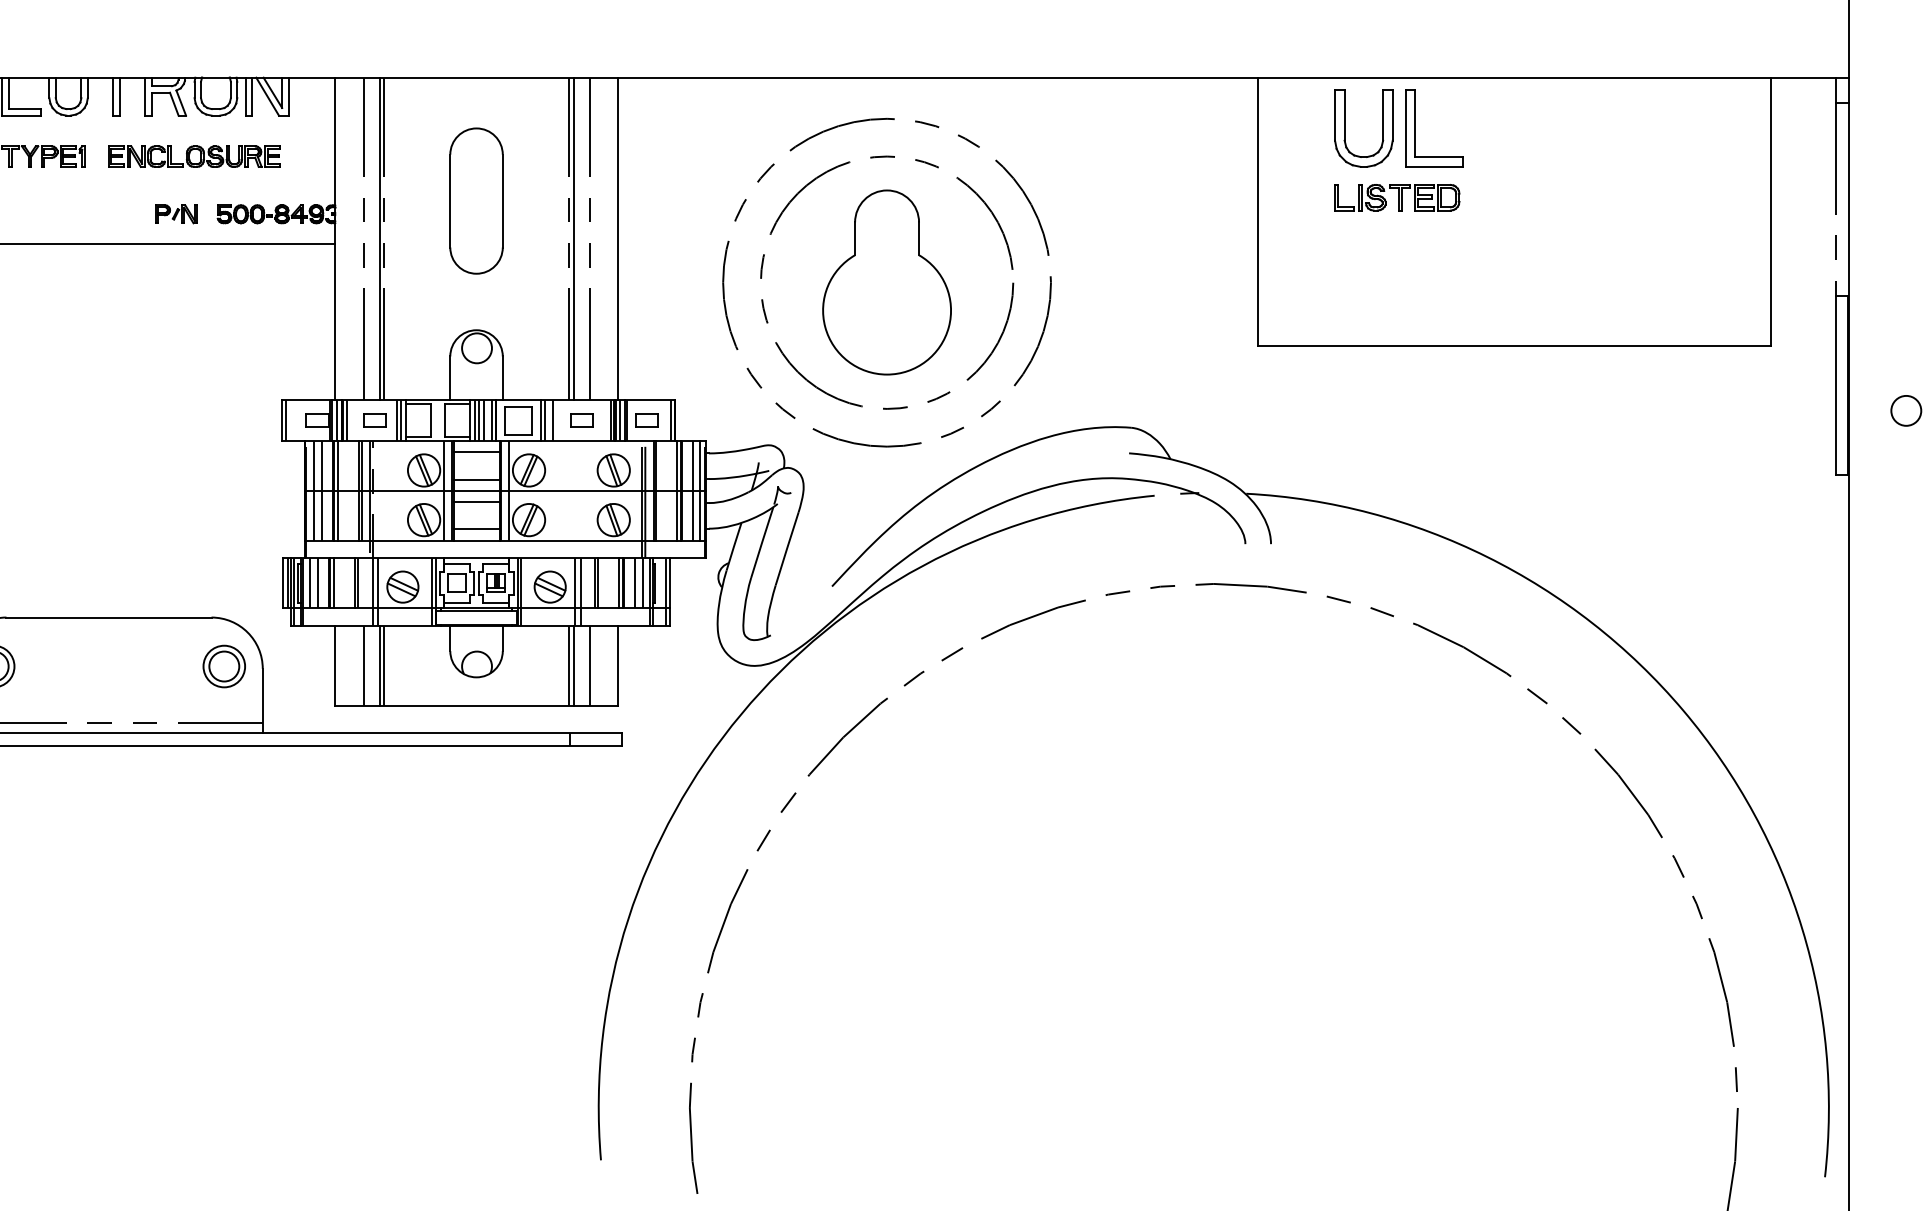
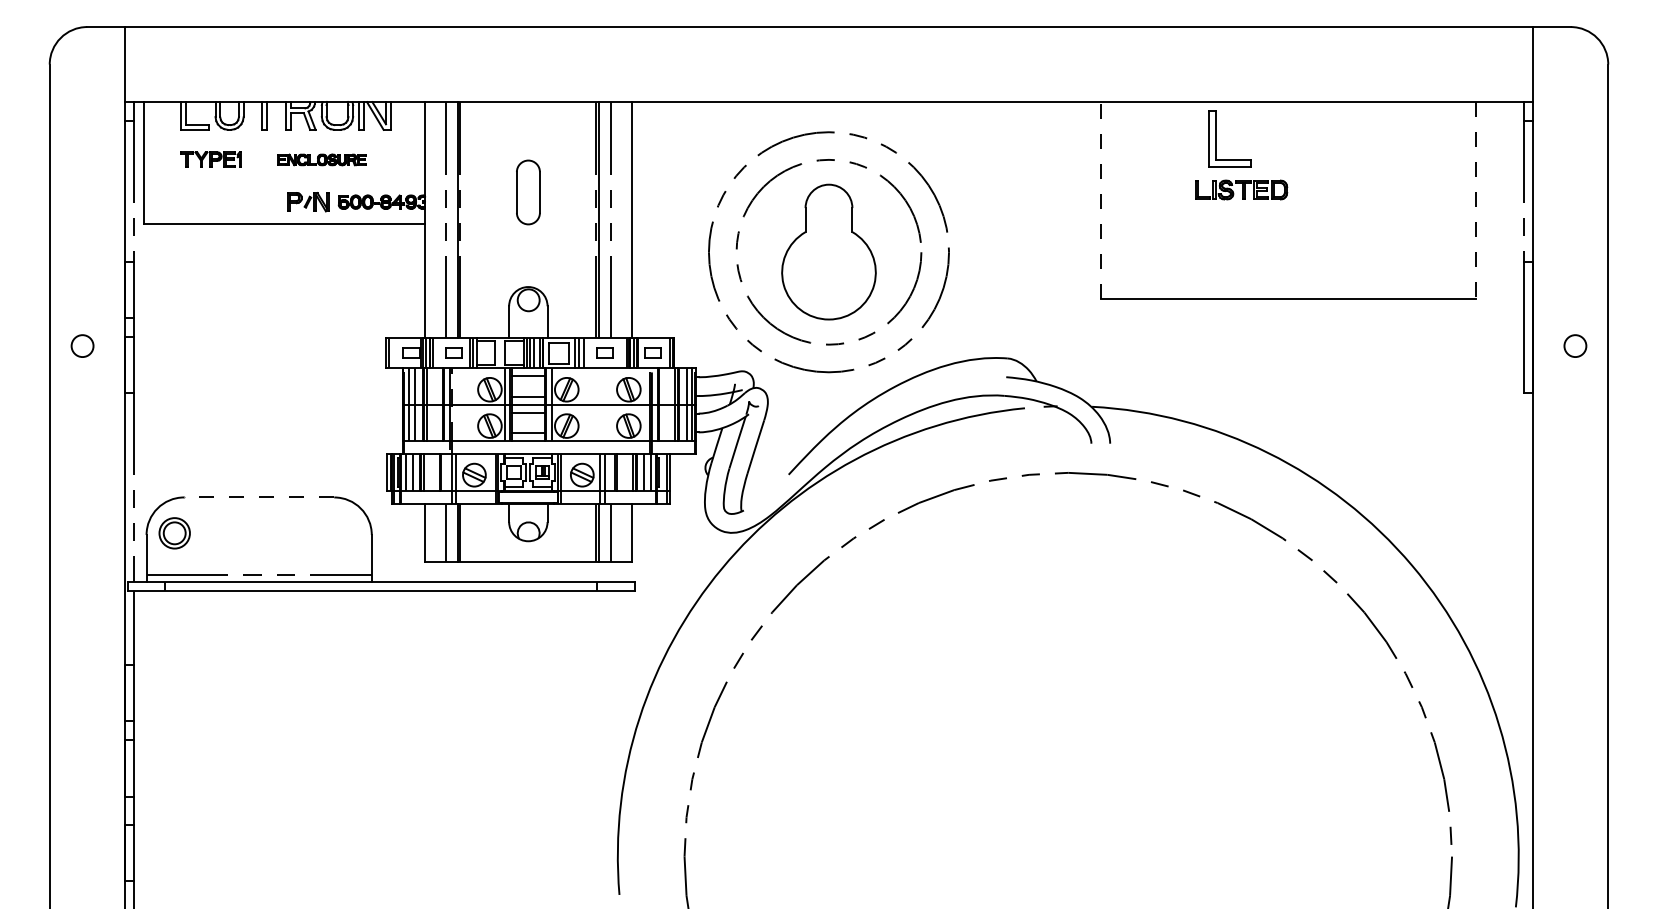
part: (1382, 128) -> (1191, 139), removed
part: (194, 156) -> (321, 159), size x0.7
part: (1397, 197) -> (1241, 189), moved
part: (476, 201) -> (528, 192), size x0.6
line: (1257, 210) -> (1100, 199), solid -> dashed
line: (1771, 212) -> (1476, 200), solid -> dashed
part: (176, 213) -> (308, 201), size x1.4
line: (108, 617) -> (258, 497), solid -> dashed
part: (224, 666) -> (343, 533), removed

